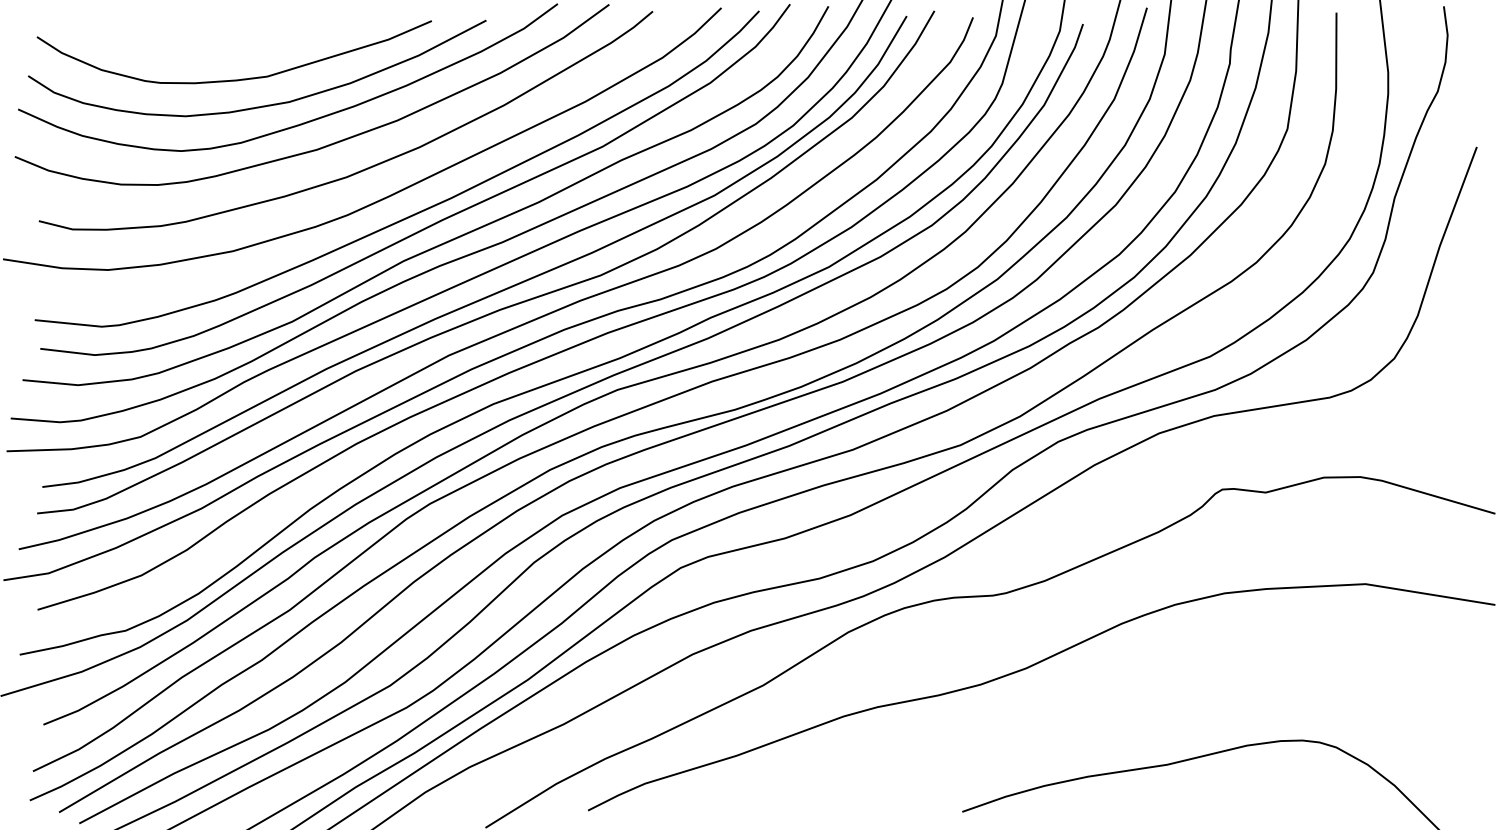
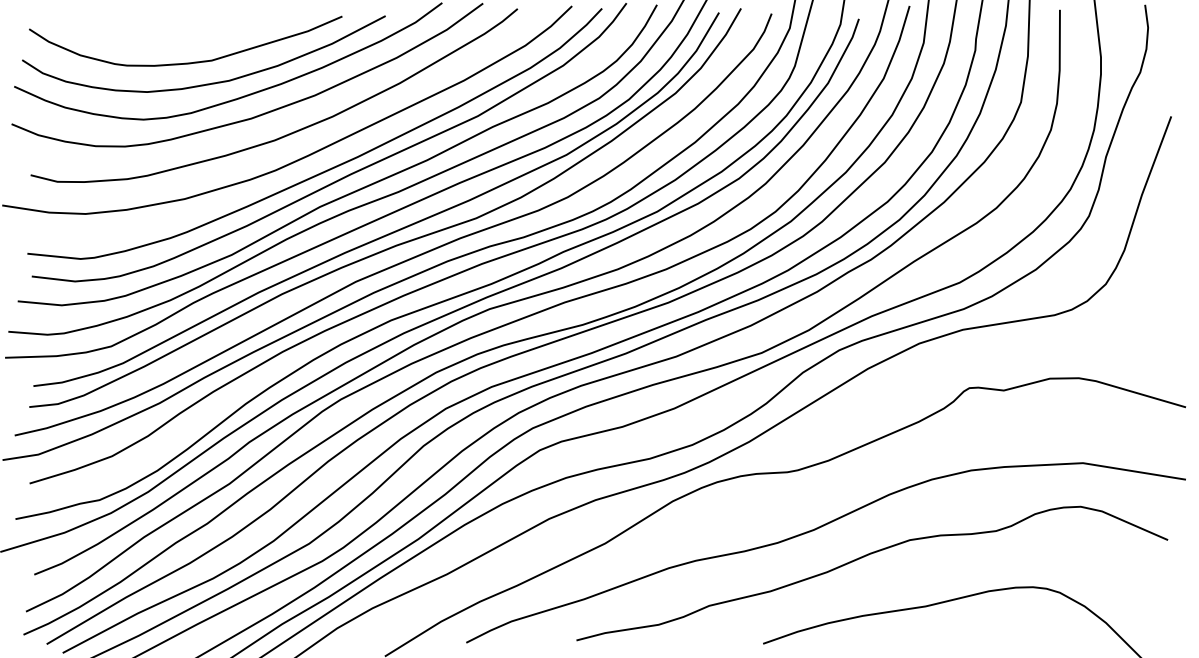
curve: (1090, 703) -> (864, 557), added

